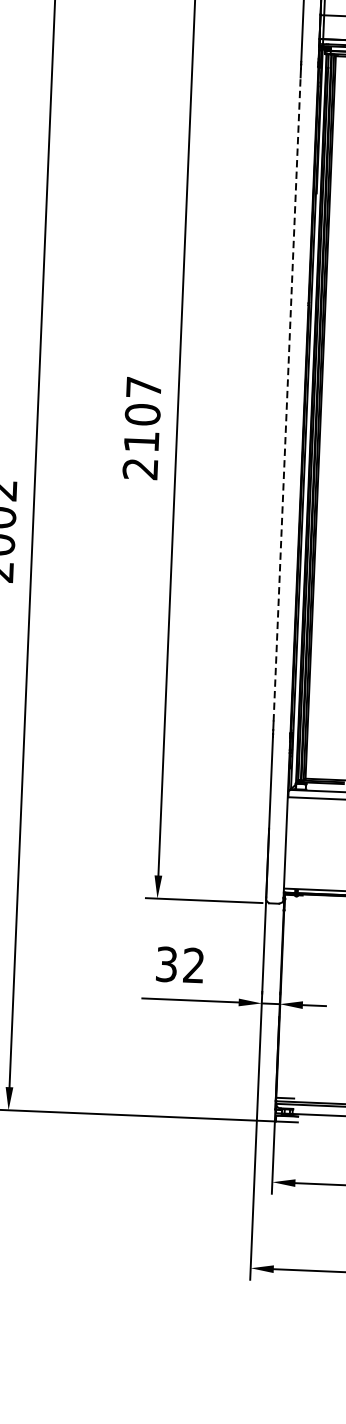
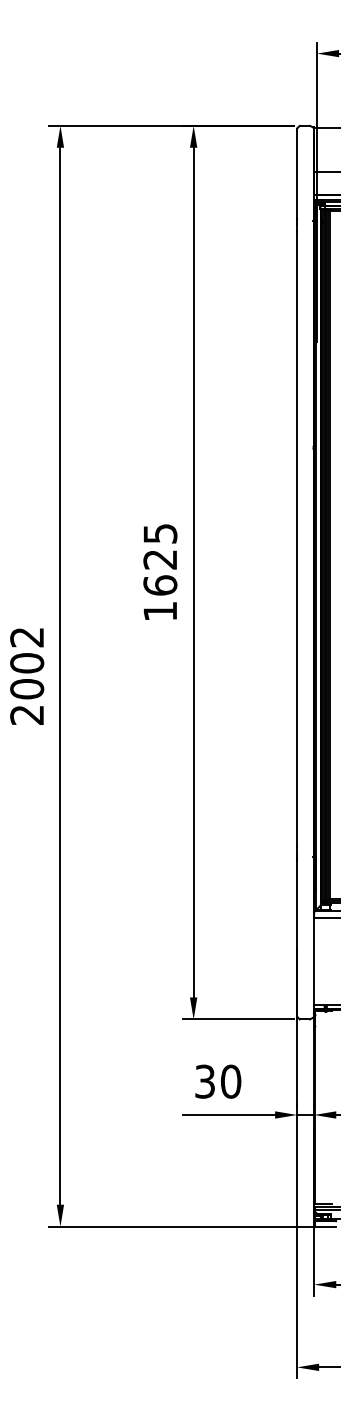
line: (287, 399) -> (297, 539), dashed -> solid
text: (142, 428) -> (160, 572), 2107 -> 1625
text: (193, 965) -> (230, 1081), 32 -> 30

